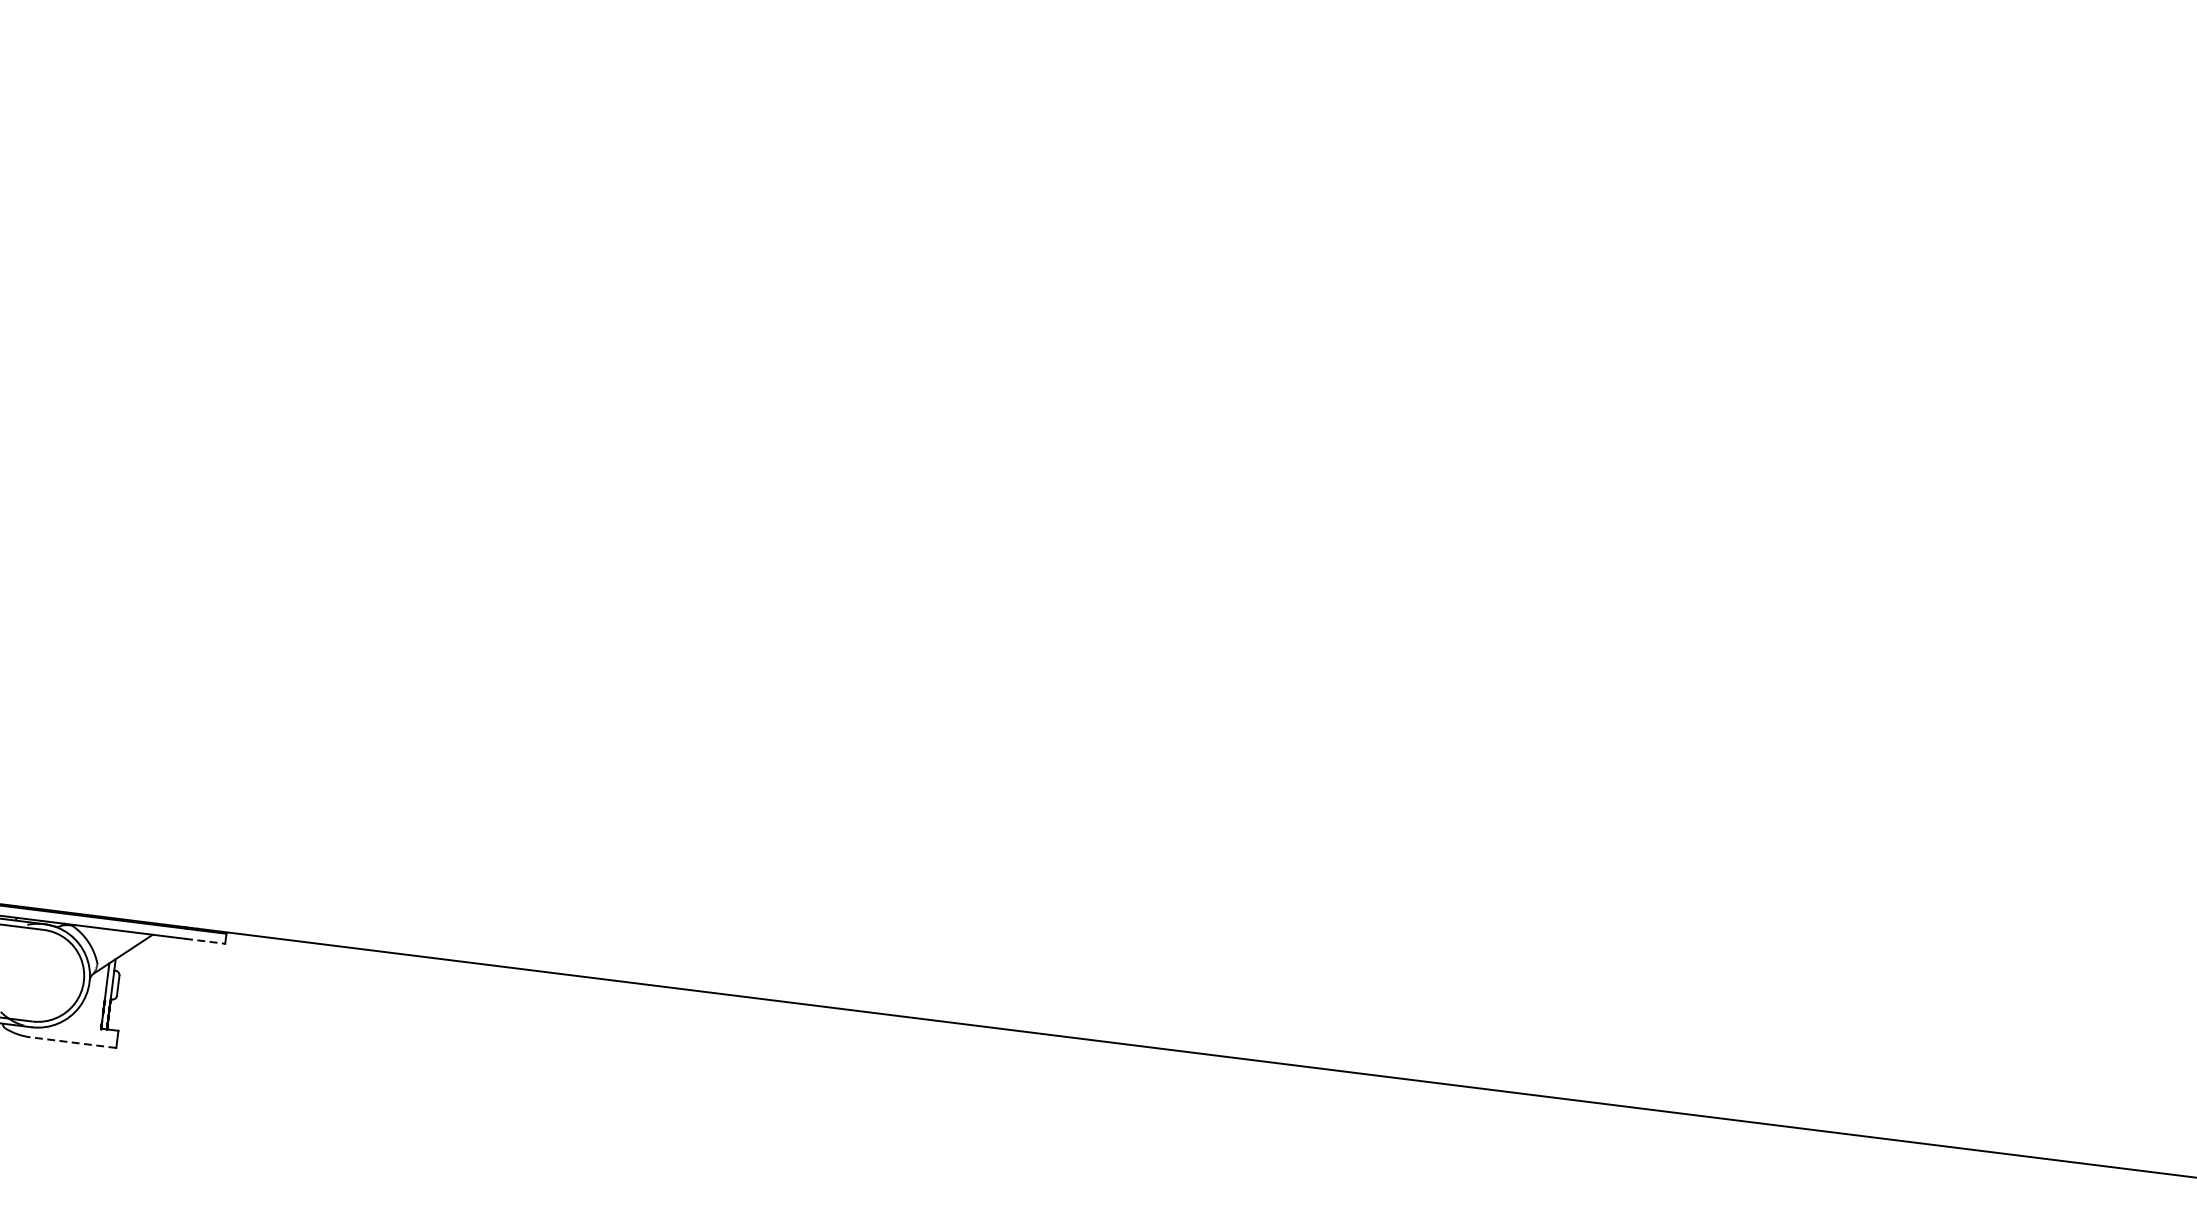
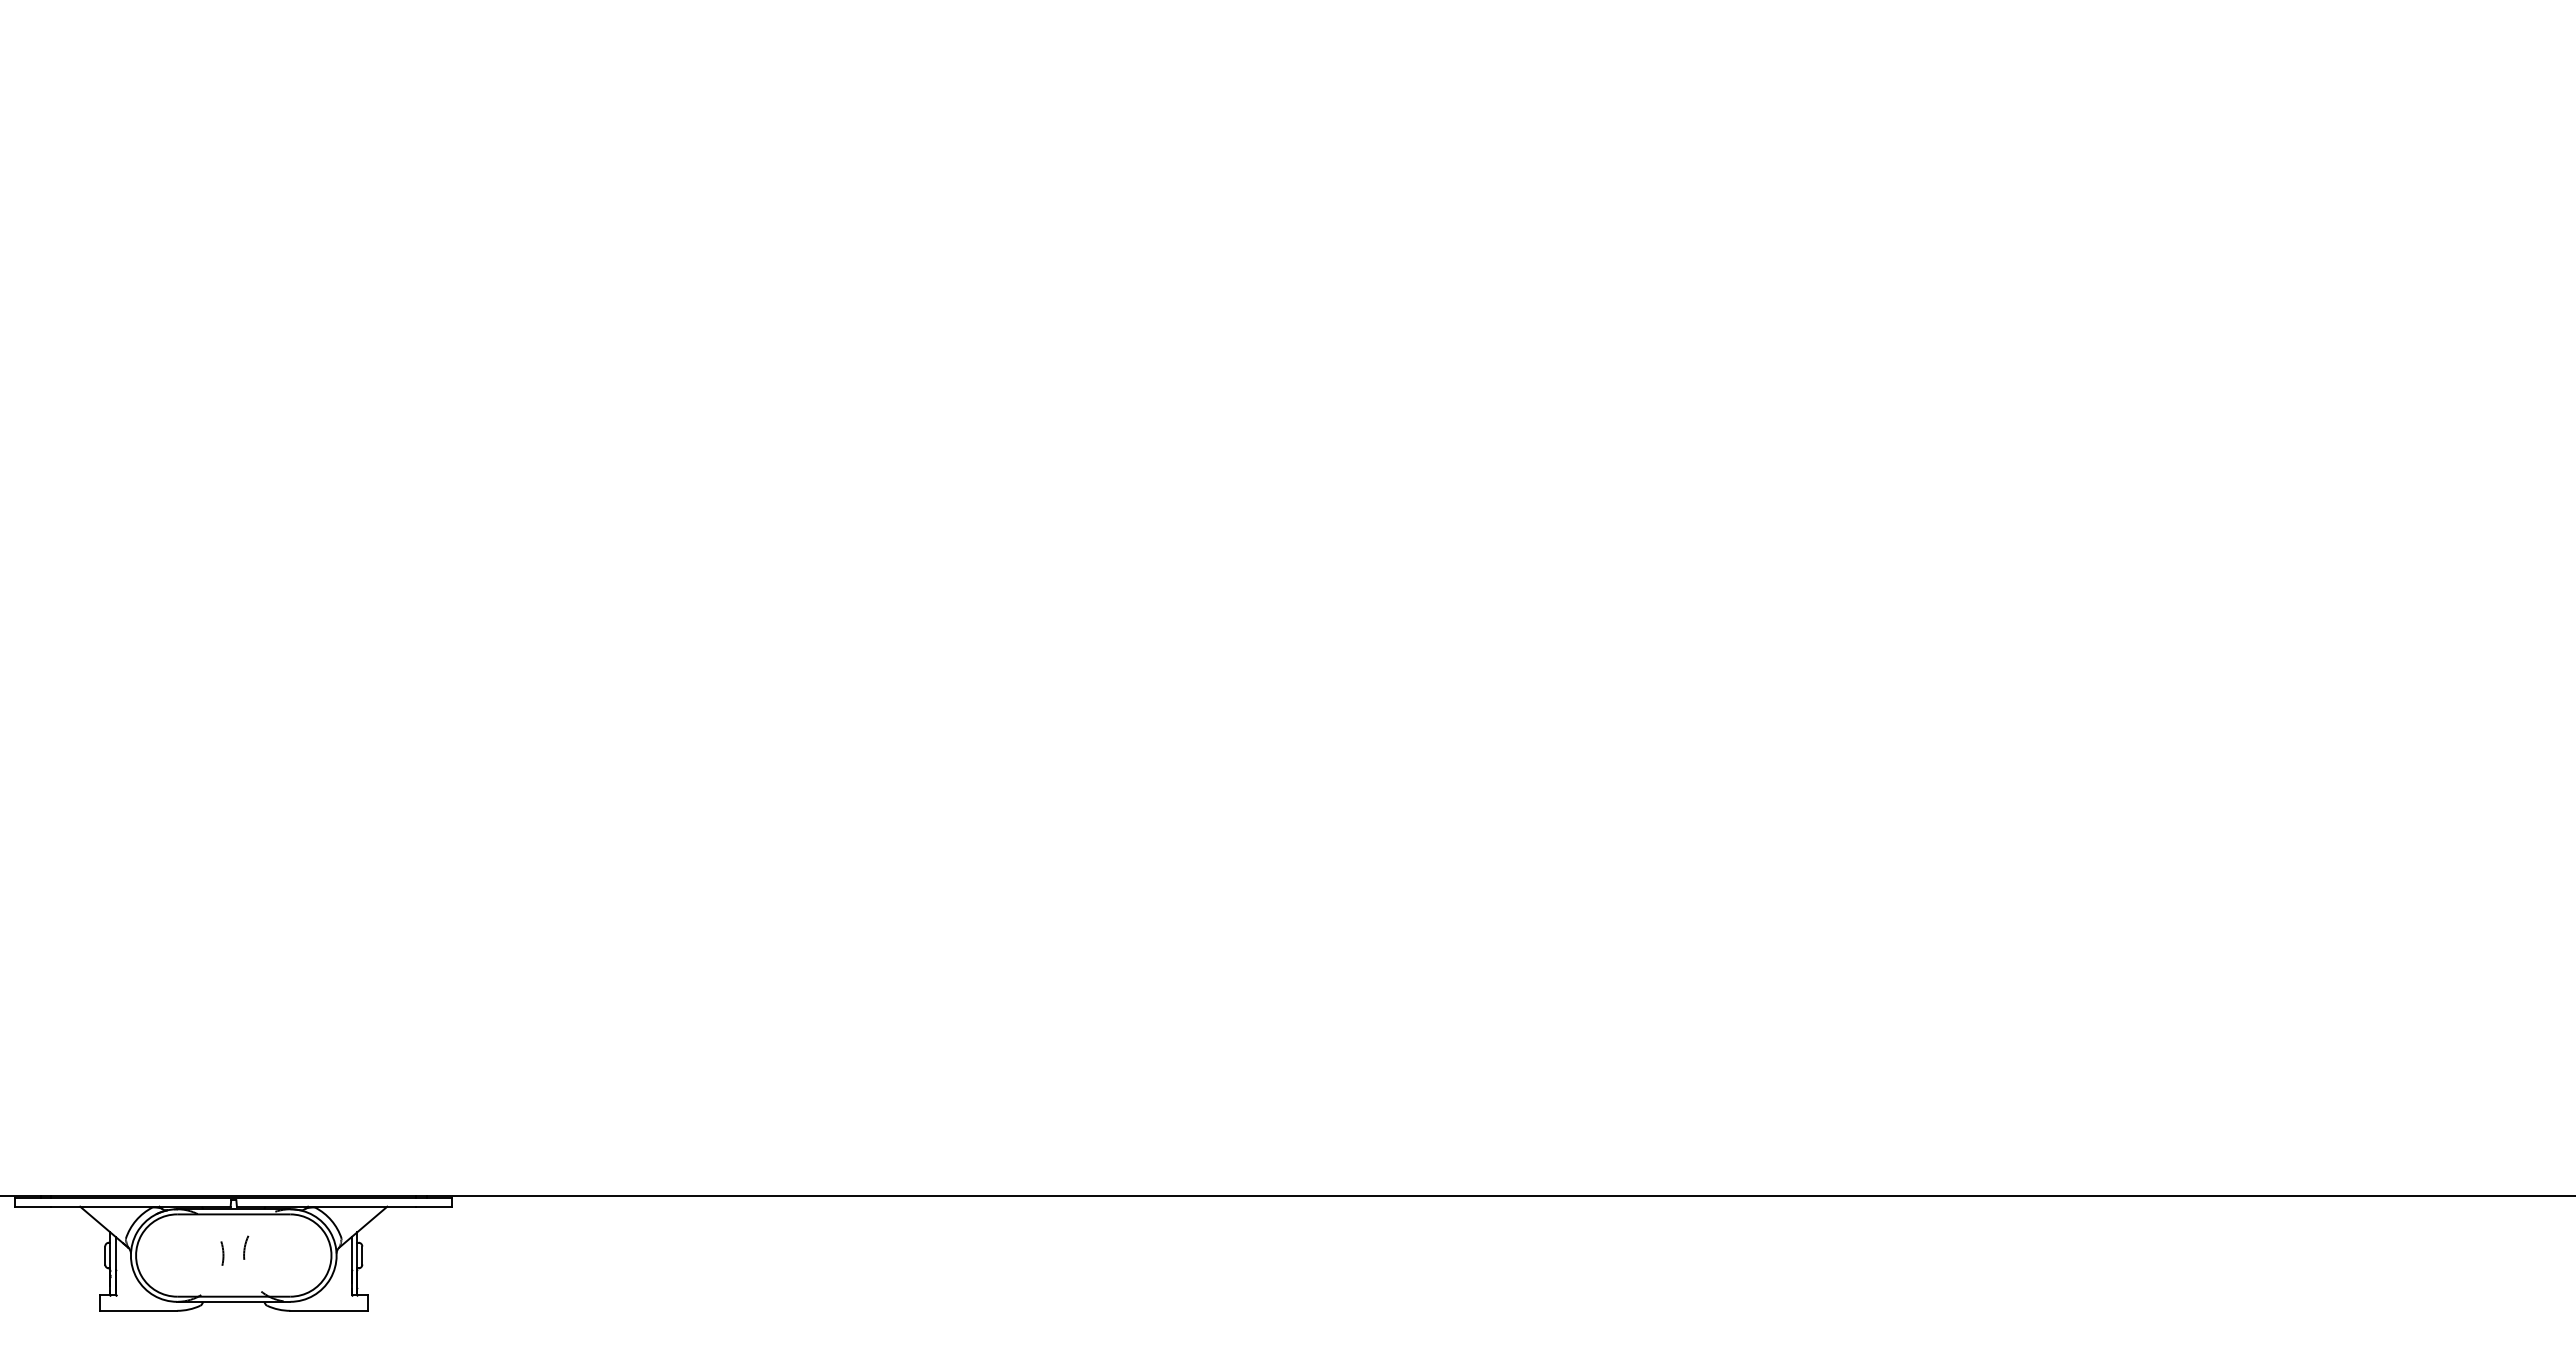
line: (205, 941) -> (434, 1206), dashed -> solid
line: (72, 1042) -> (328, 1310), dashed -> solid

